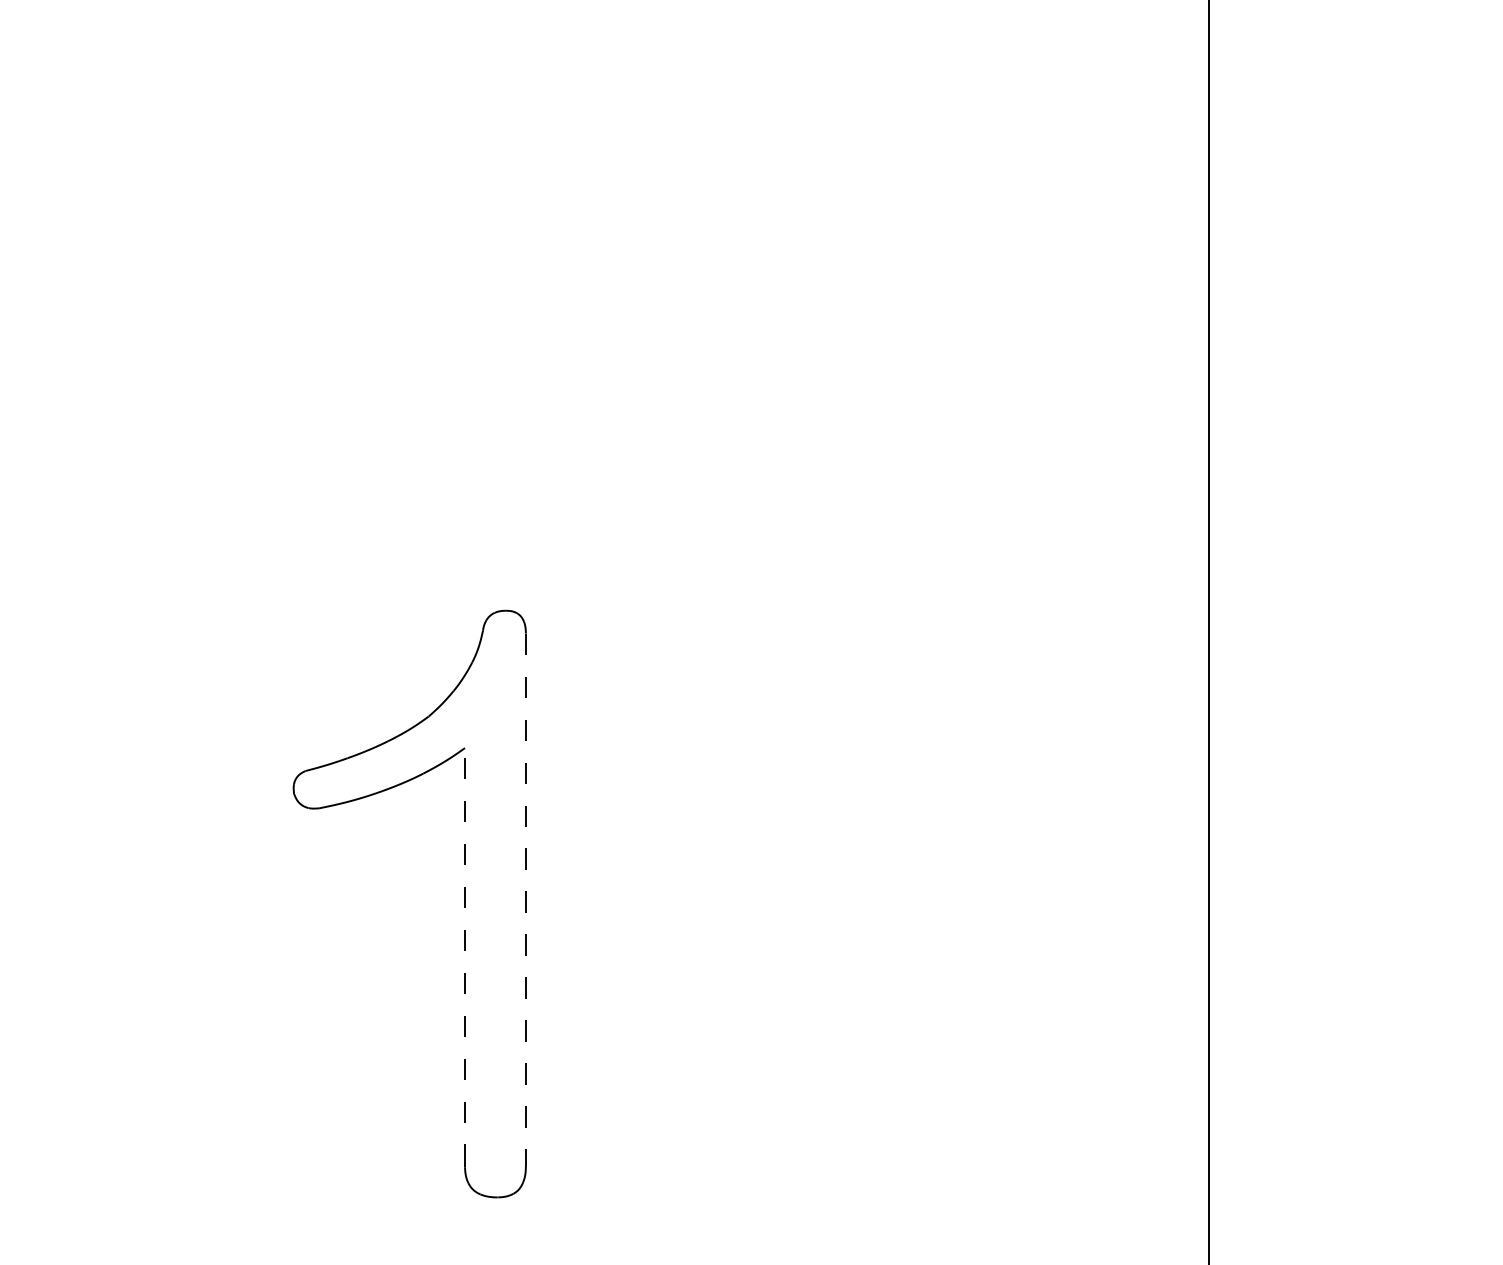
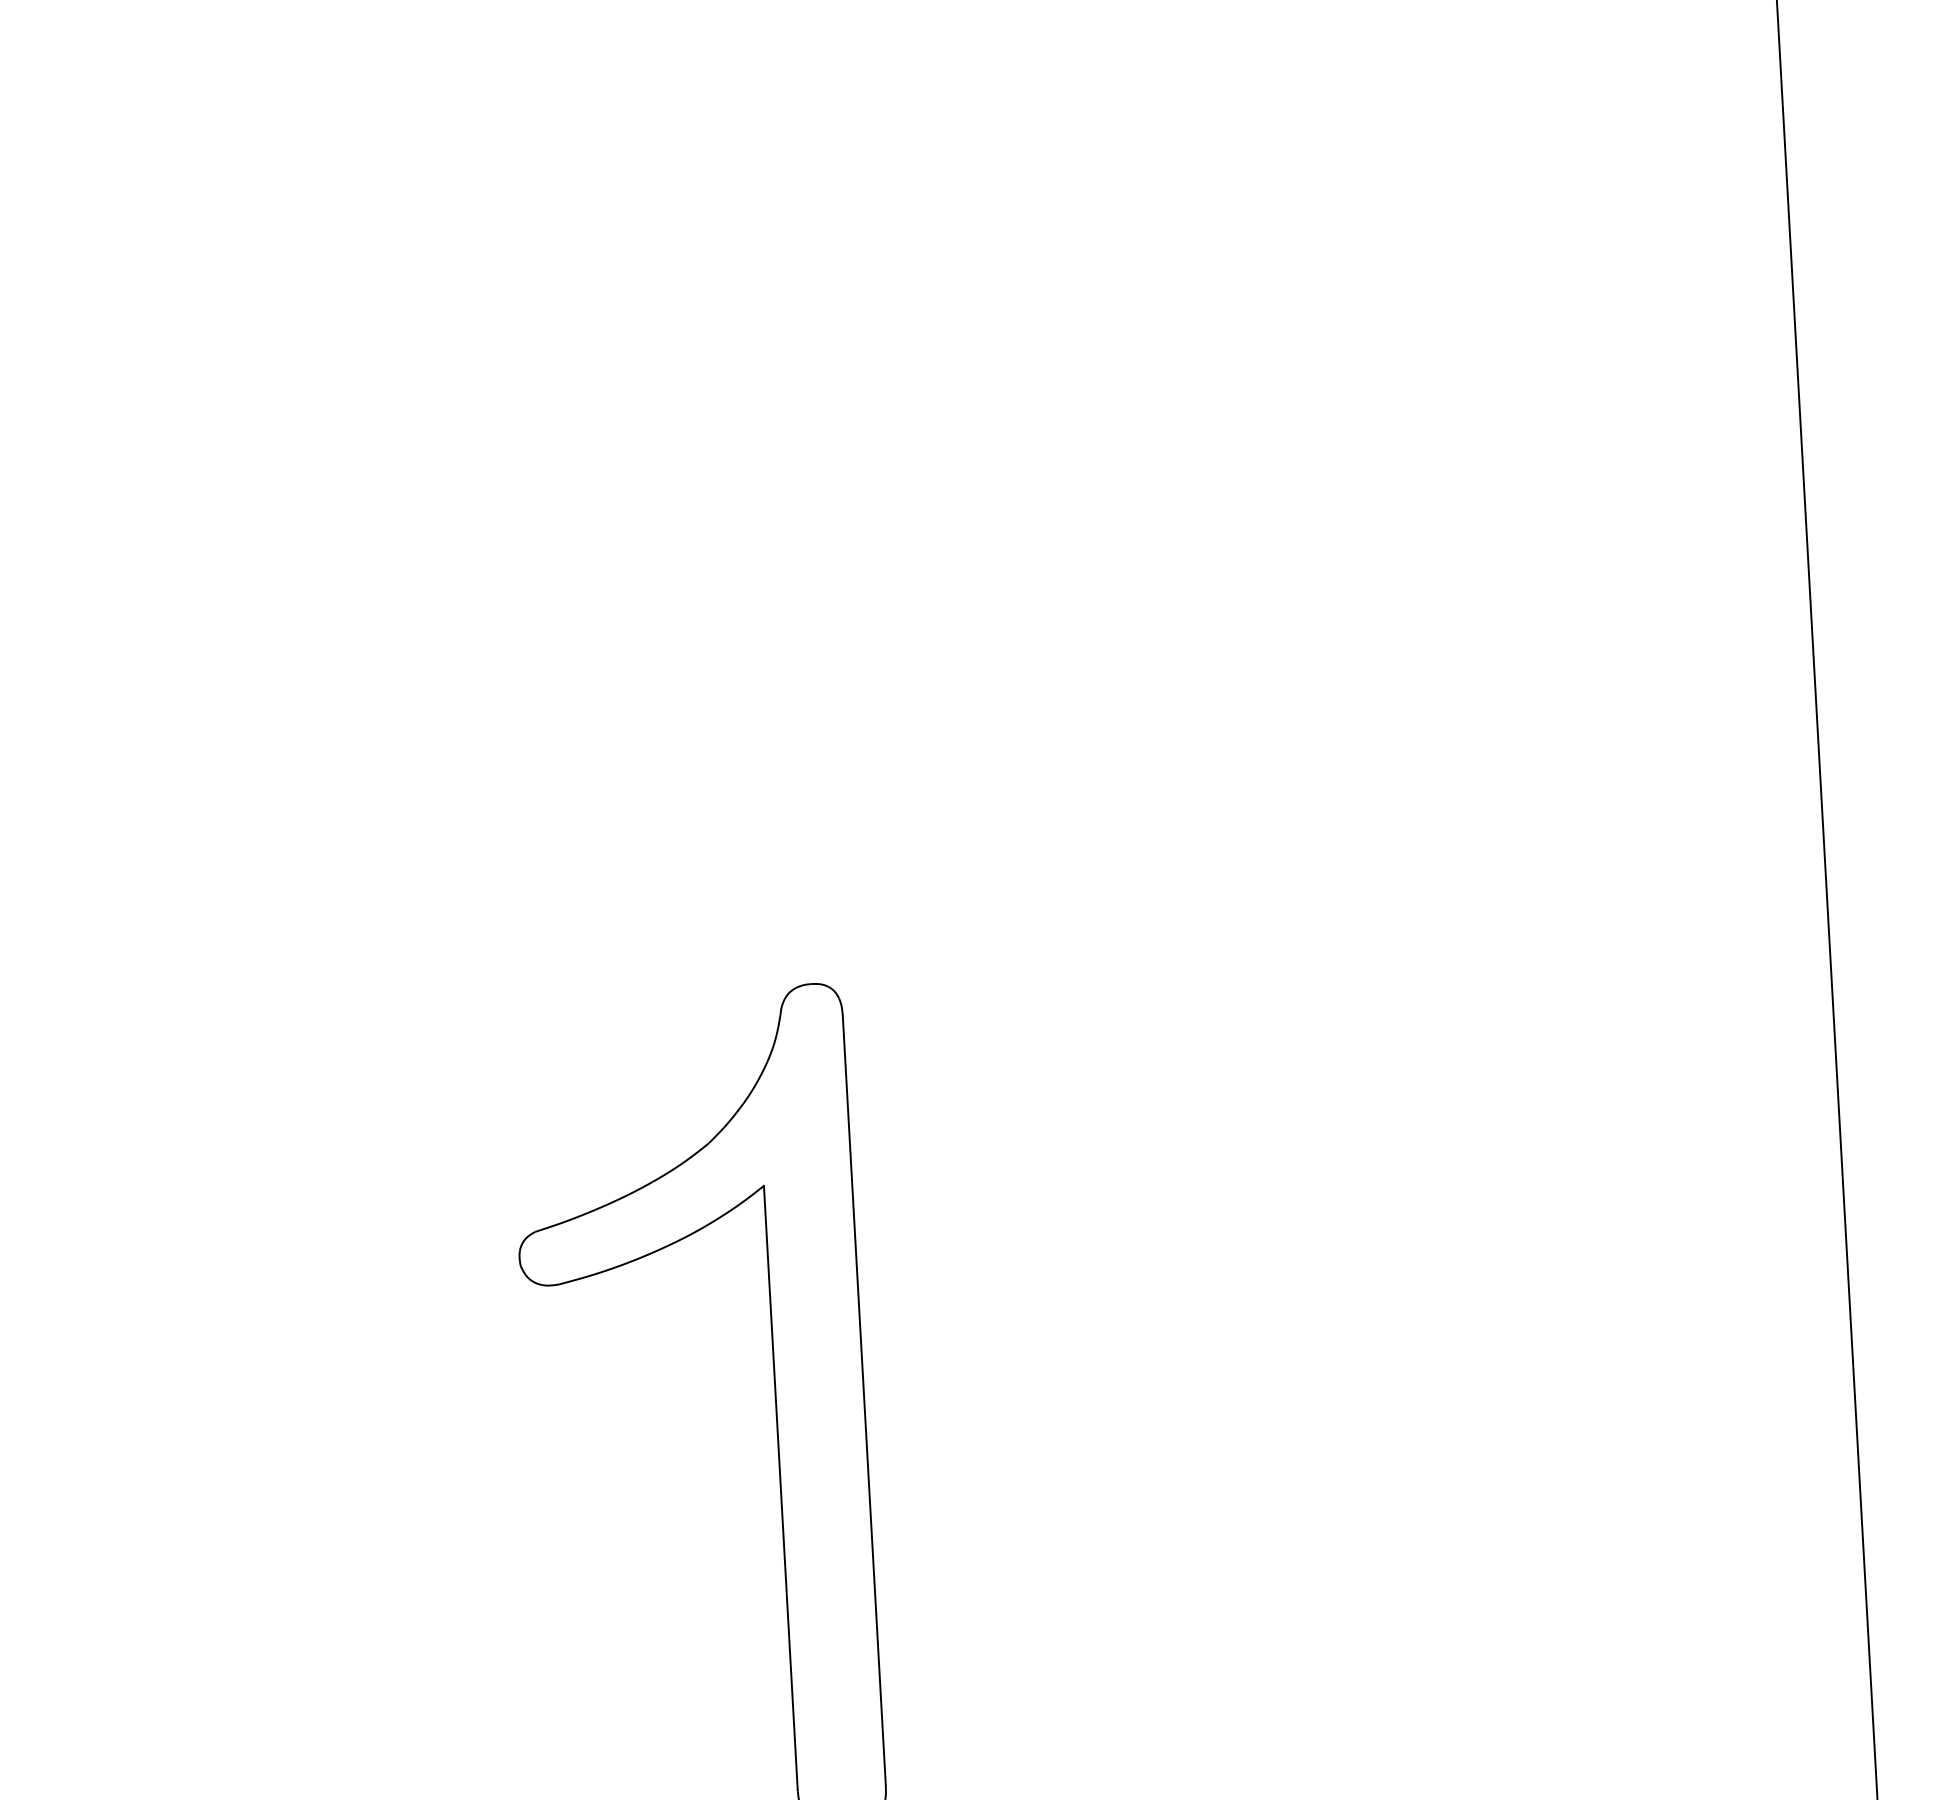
line: (525, 900) -> (863, 1401), dashed -> solid
line: (464, 957) -> (780, 1488), dashed -> solid

